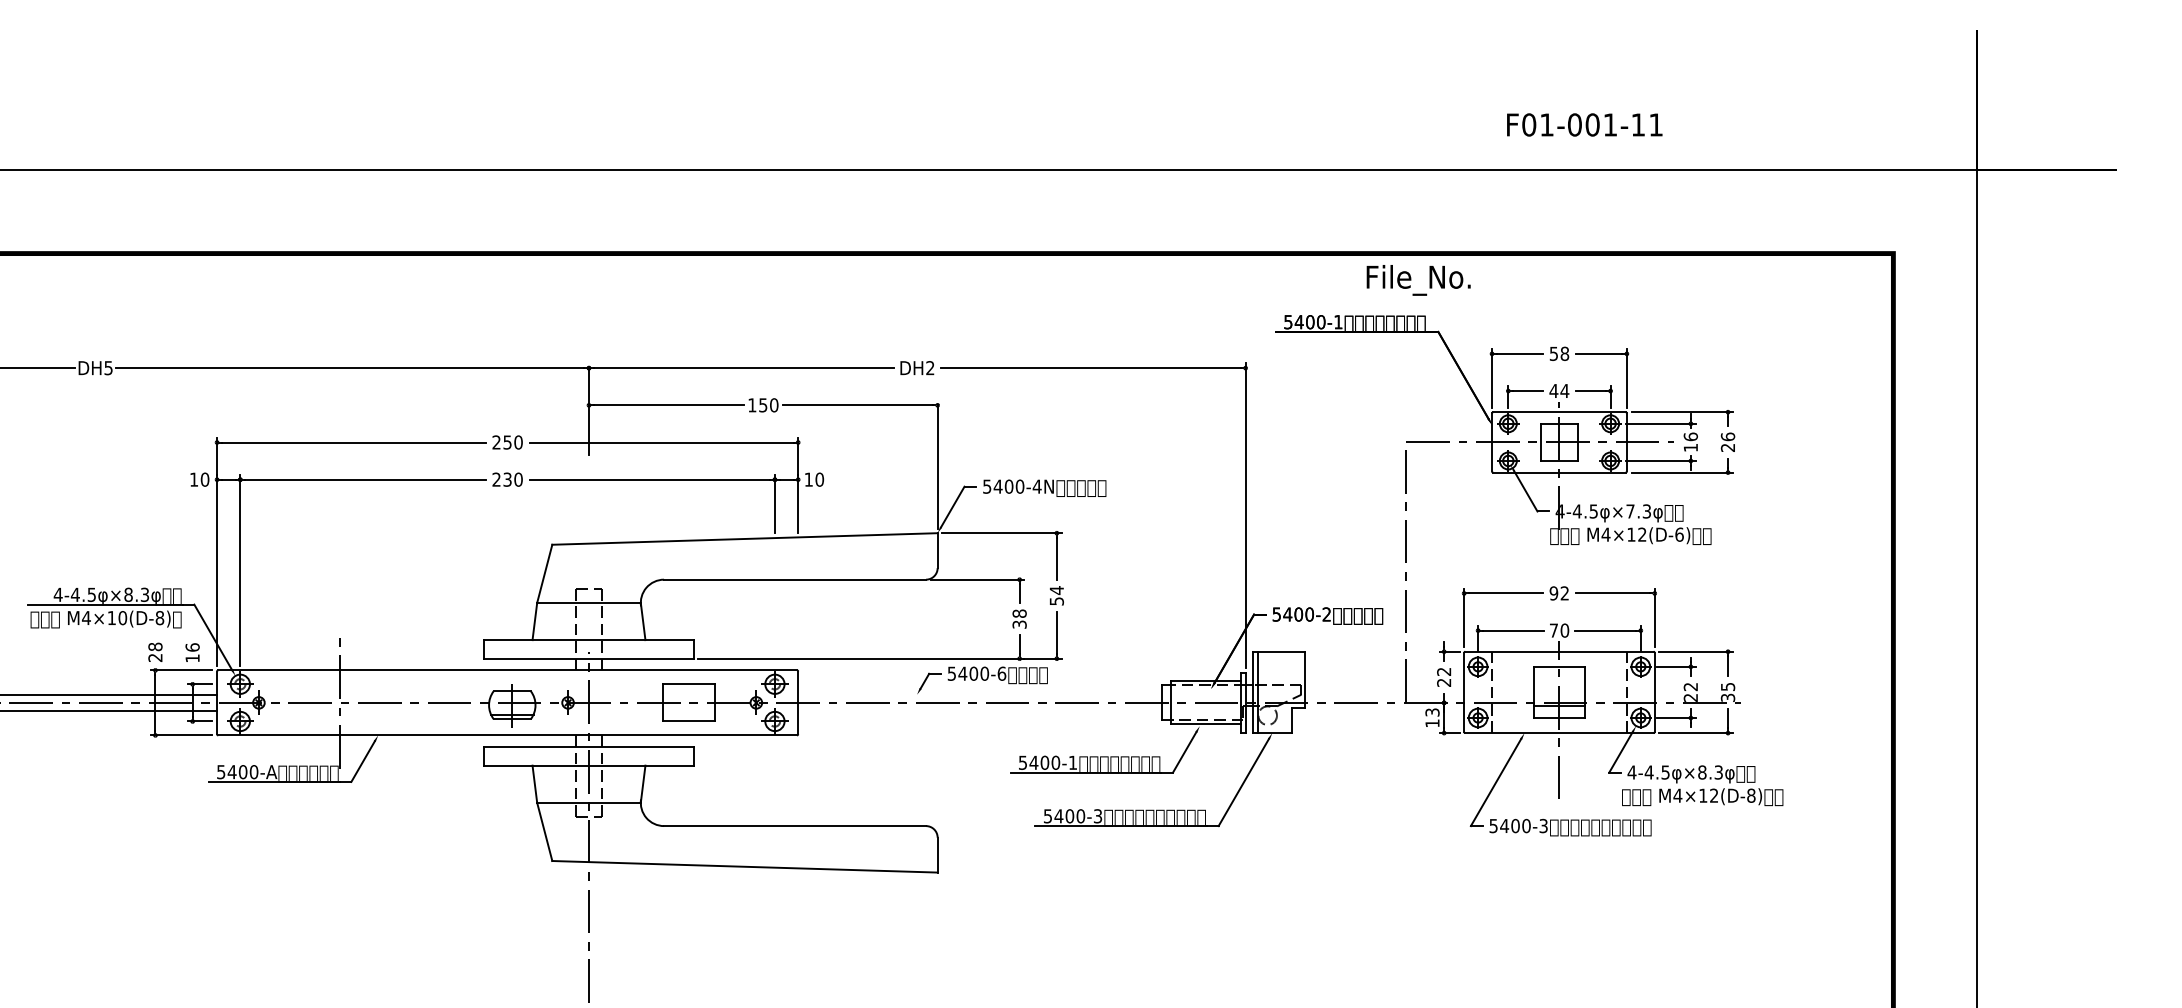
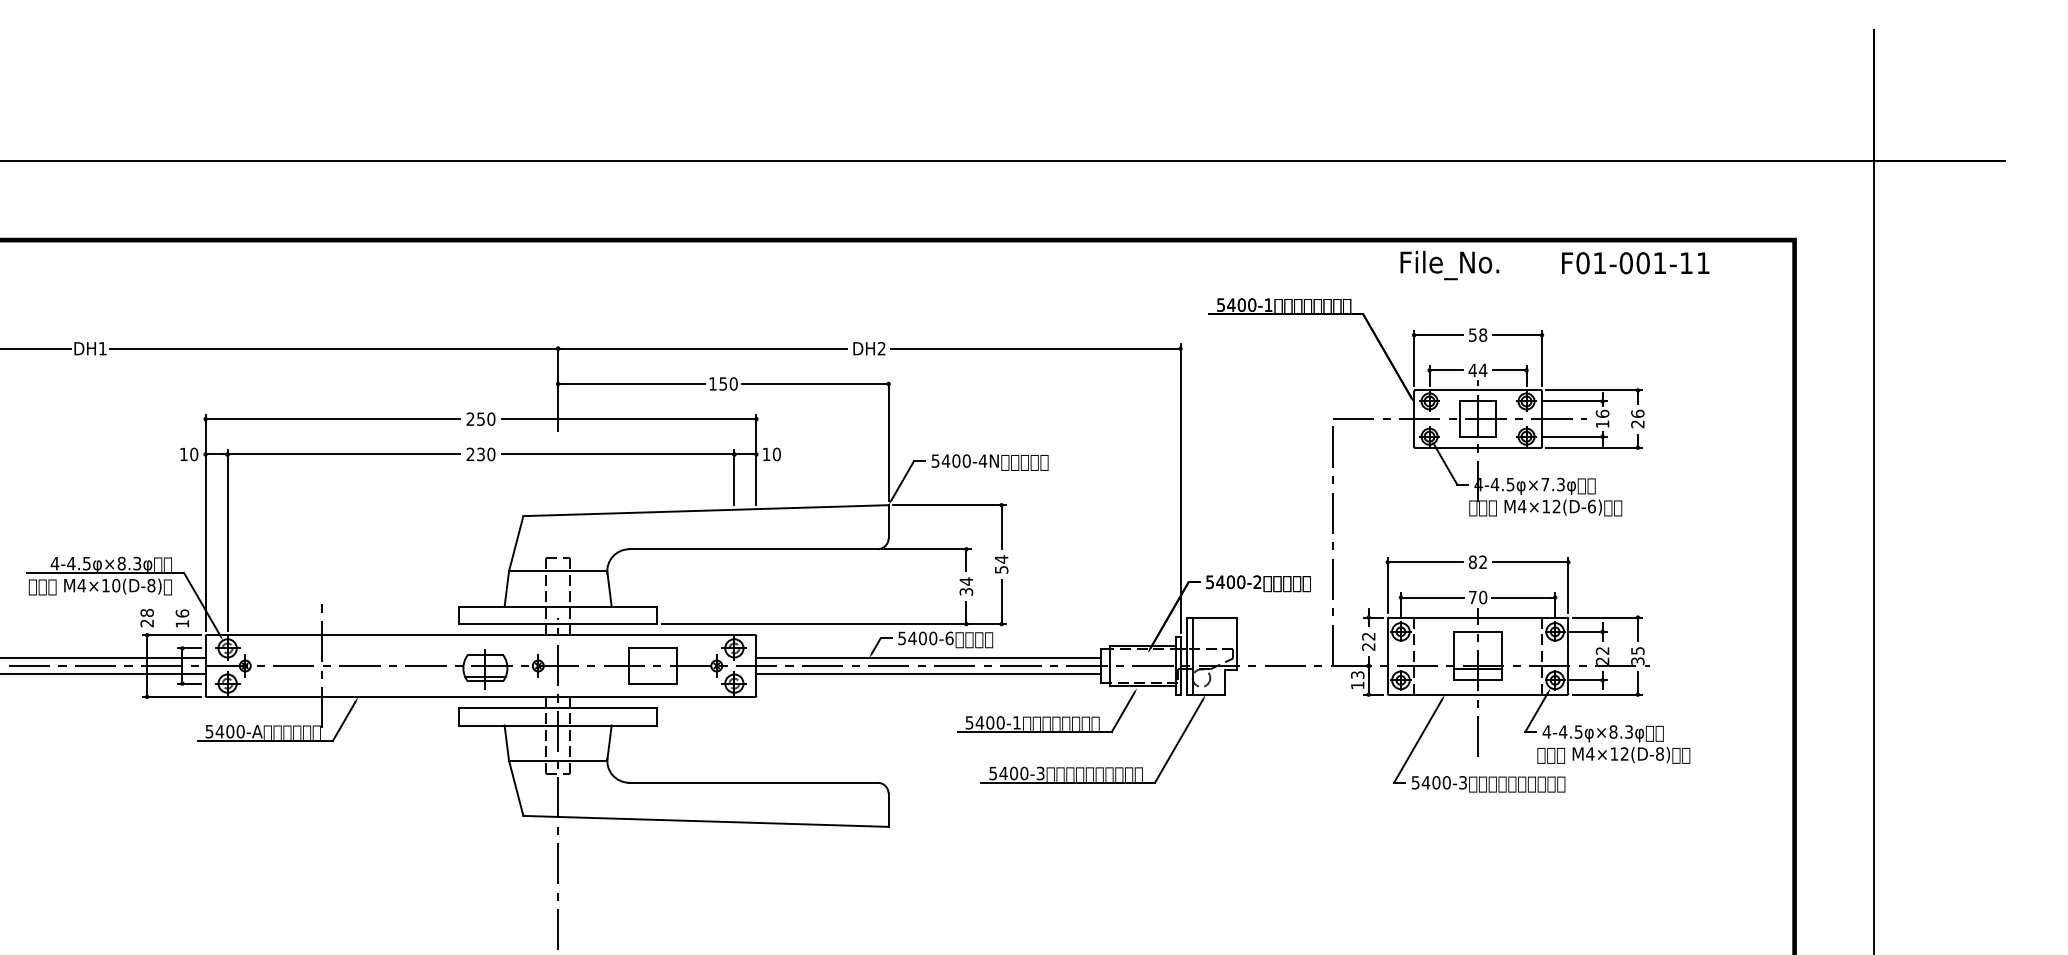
text: (1584, 124) -> (1635, 262), moved
text: (1418, 280) -> (1449, 265), moved
text: (108, 368) -> (102, 349), DH5 -> DH1
text: (1553, 593) -> (1472, 562), 92 -> 82
text: (1019, 613) -> (966, 581), 38 -> 34
line: (979, 694) -> (928, 658), added
line: (979, 711) -> (928, 674), added

